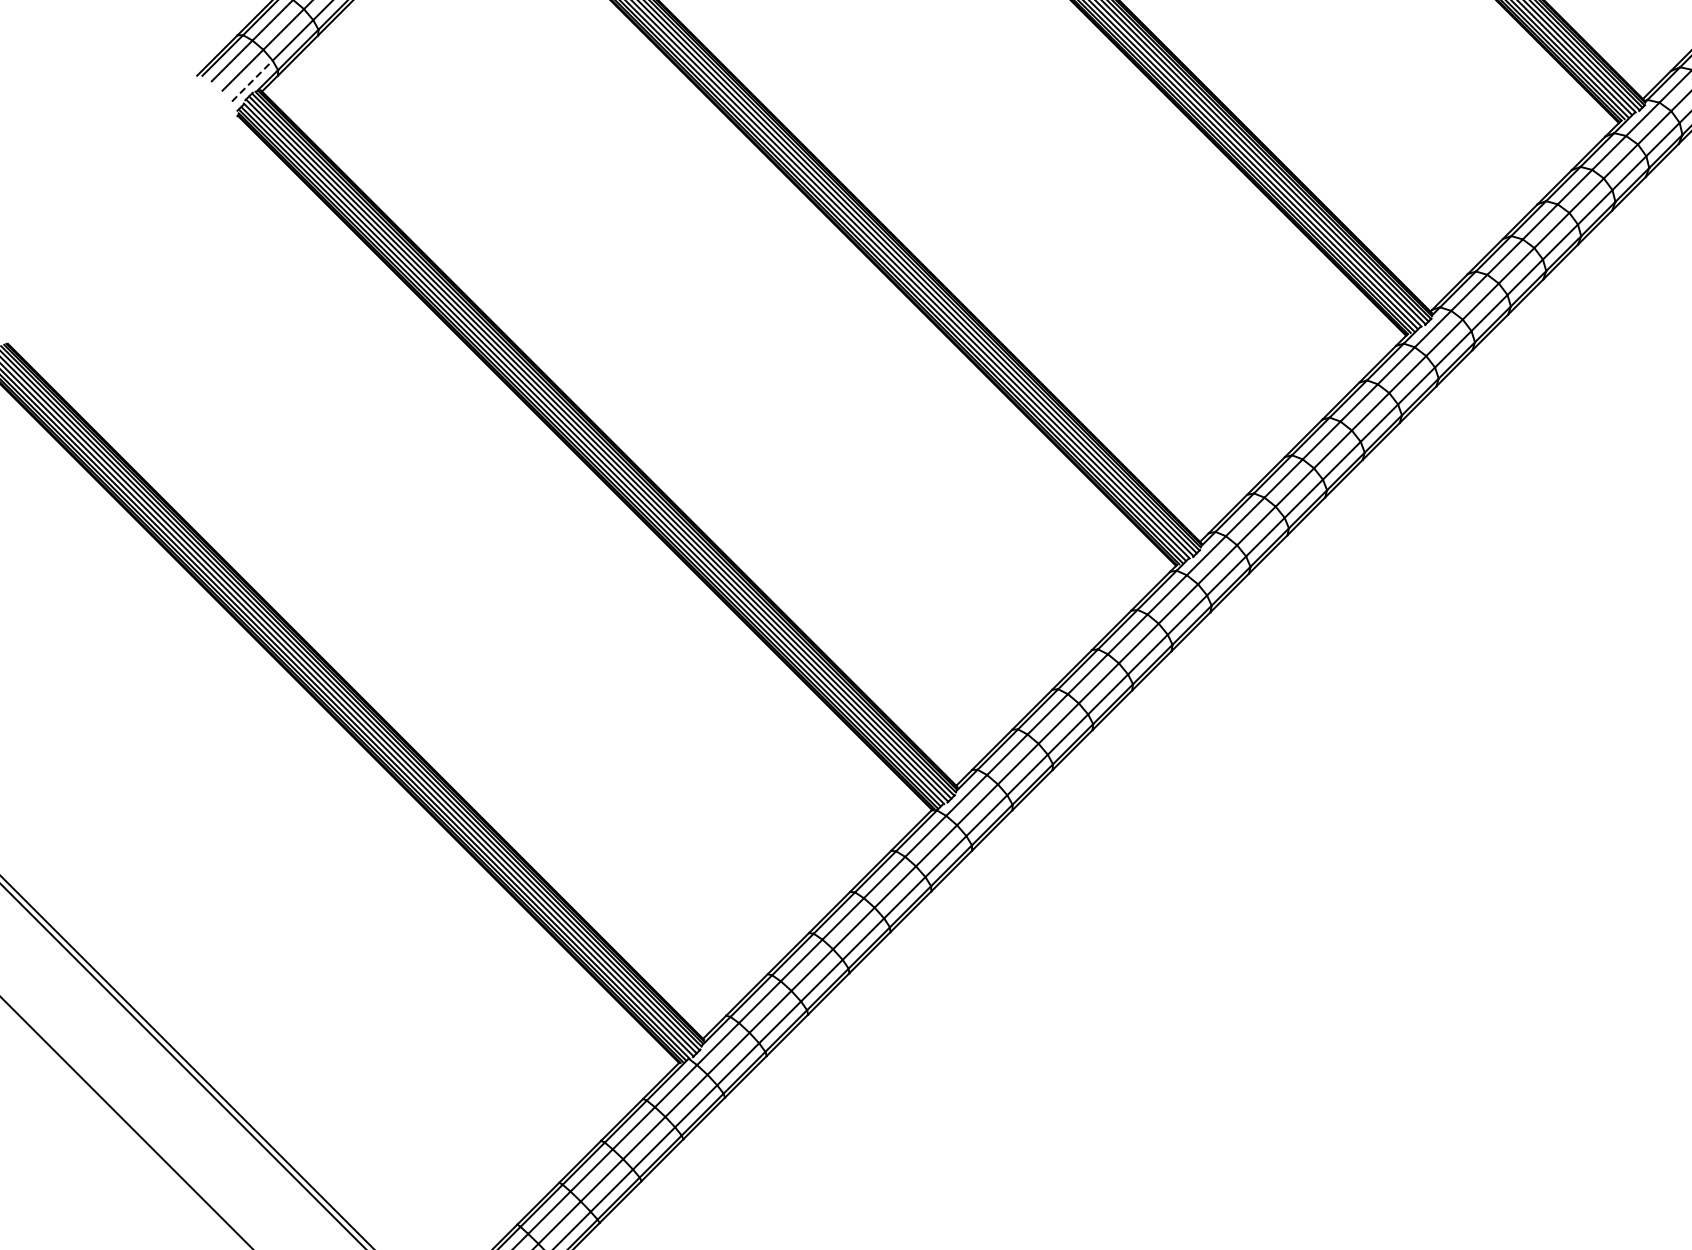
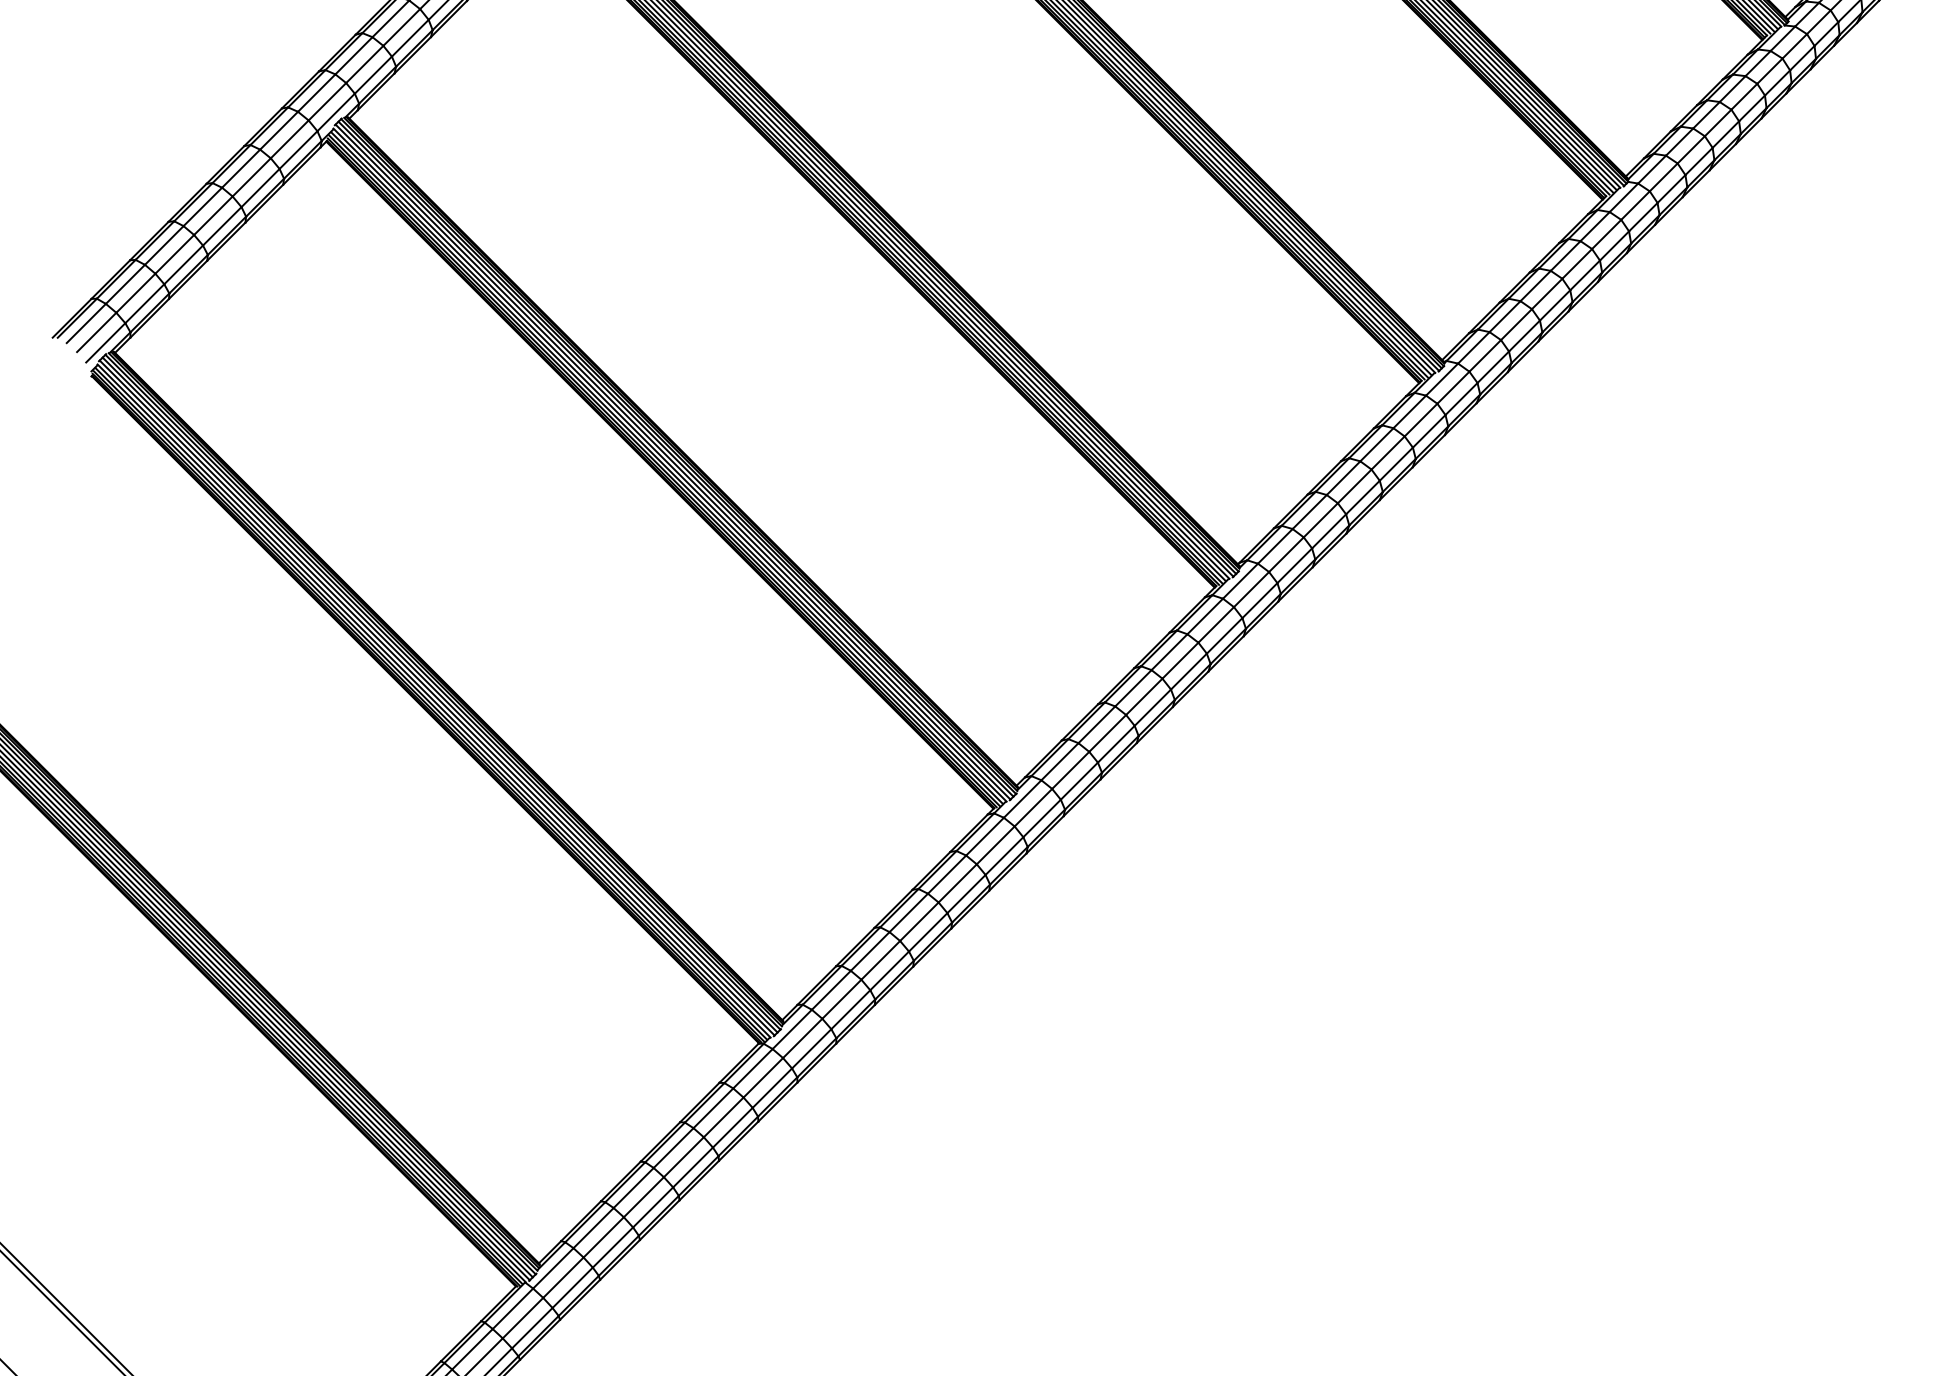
line: (252, 80) -> (105, 342), dashed -> solid

